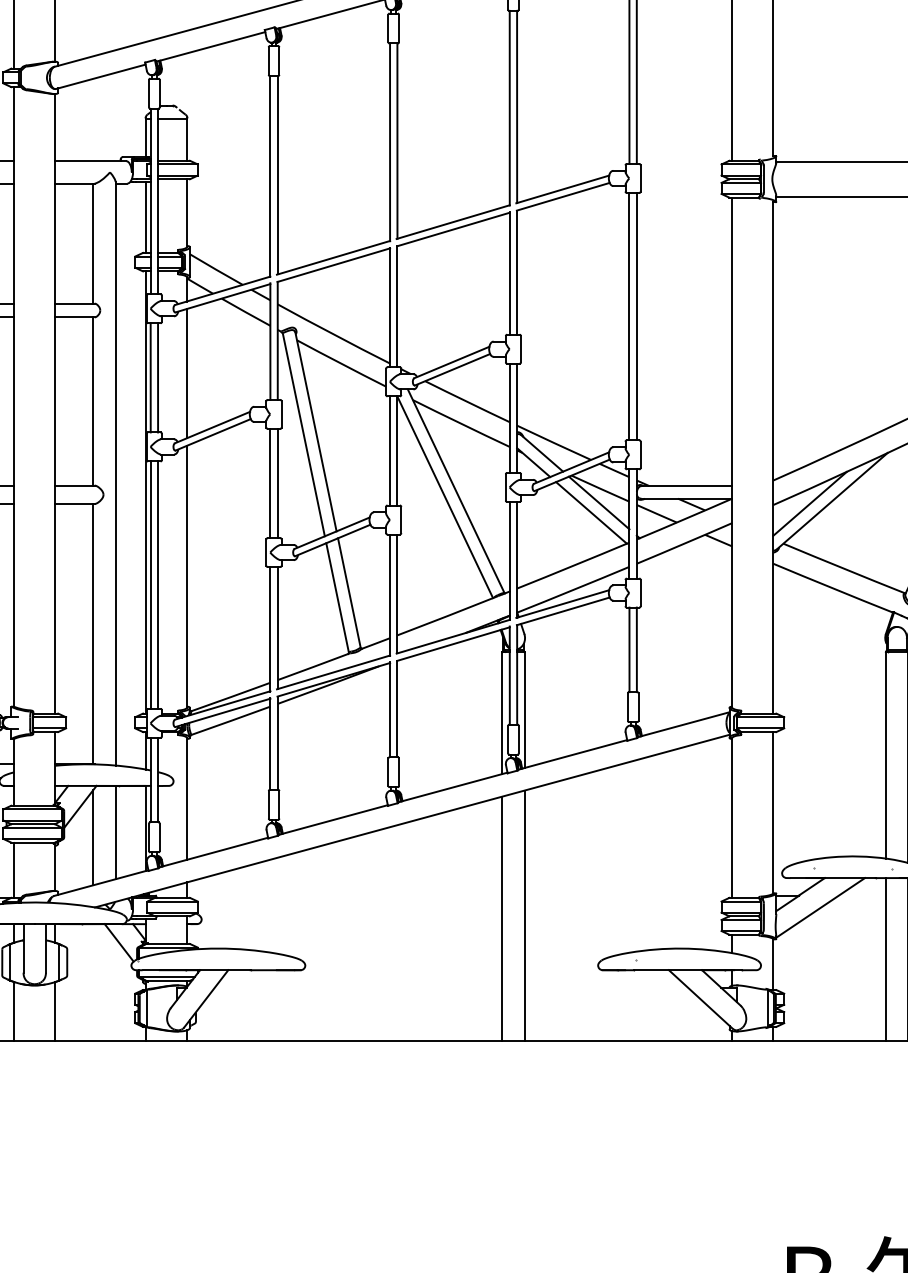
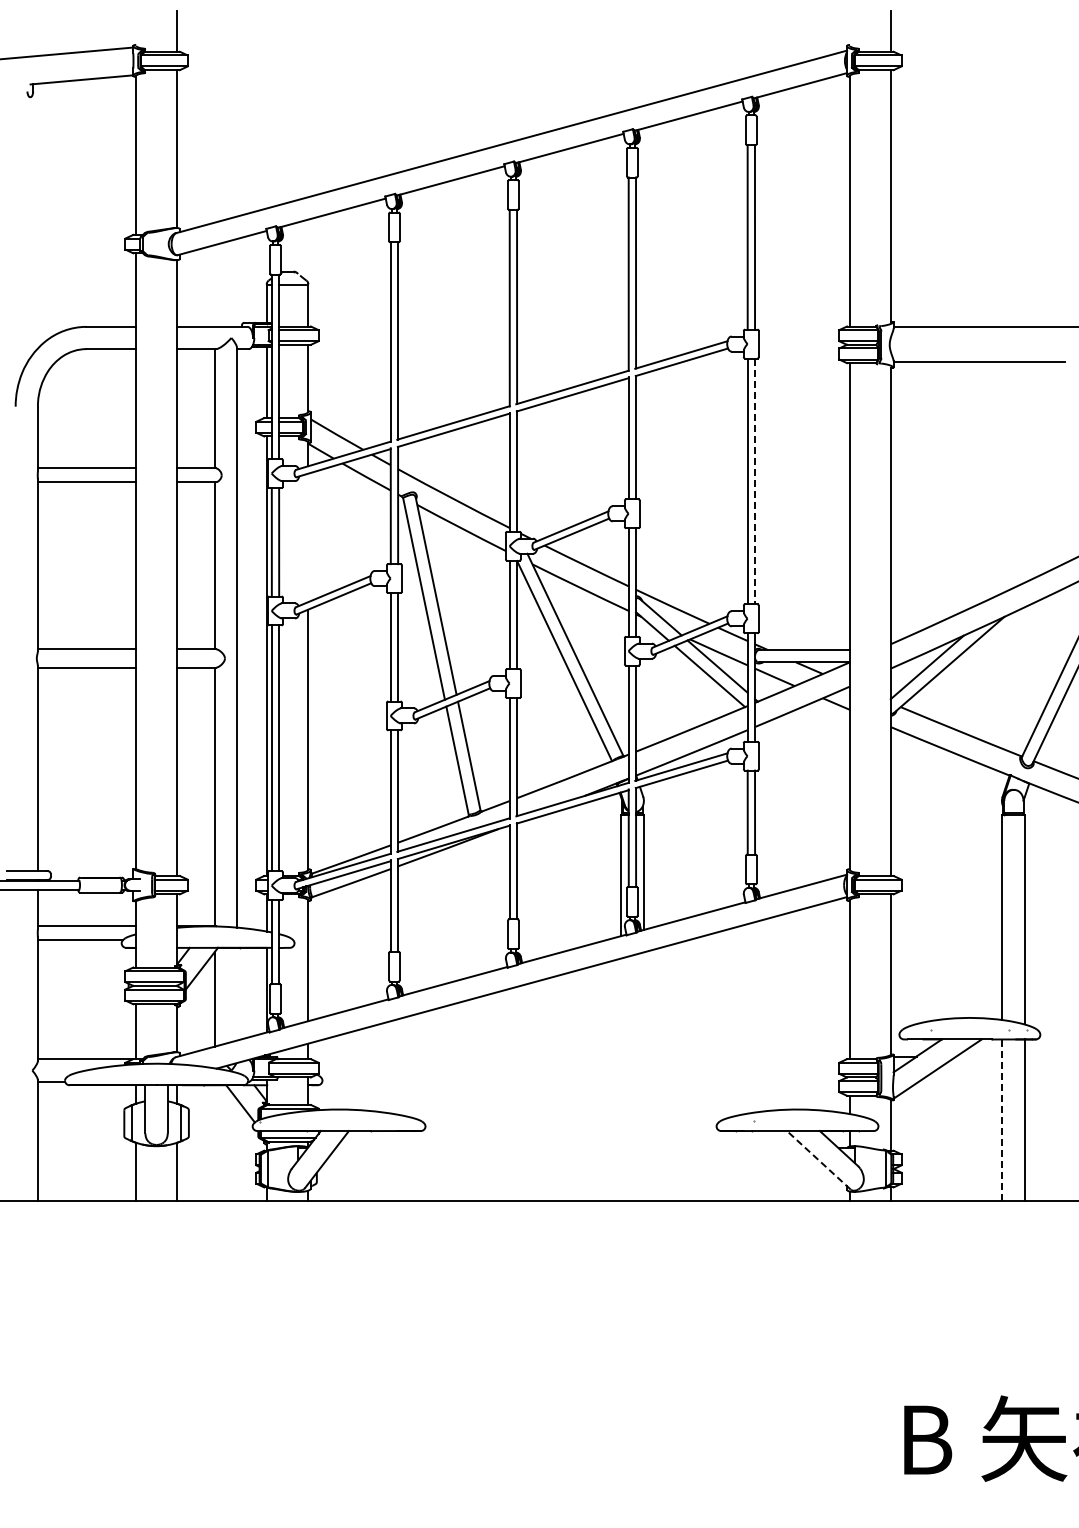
line: (637, 316) -> (755, 481), solid -> dashed
line: (186, 373) -> (307, 537), removed
line: (115, 831) -> (236, 993), removed
line: (524, 915) -> (643, 1076), removed
line: (502, 918) -> (621, 1079), removed
line: (885, 959) -> (1002, 1120), solid -> dashed
line: (700, 998) -> (818, 1159), solid -> dashed

